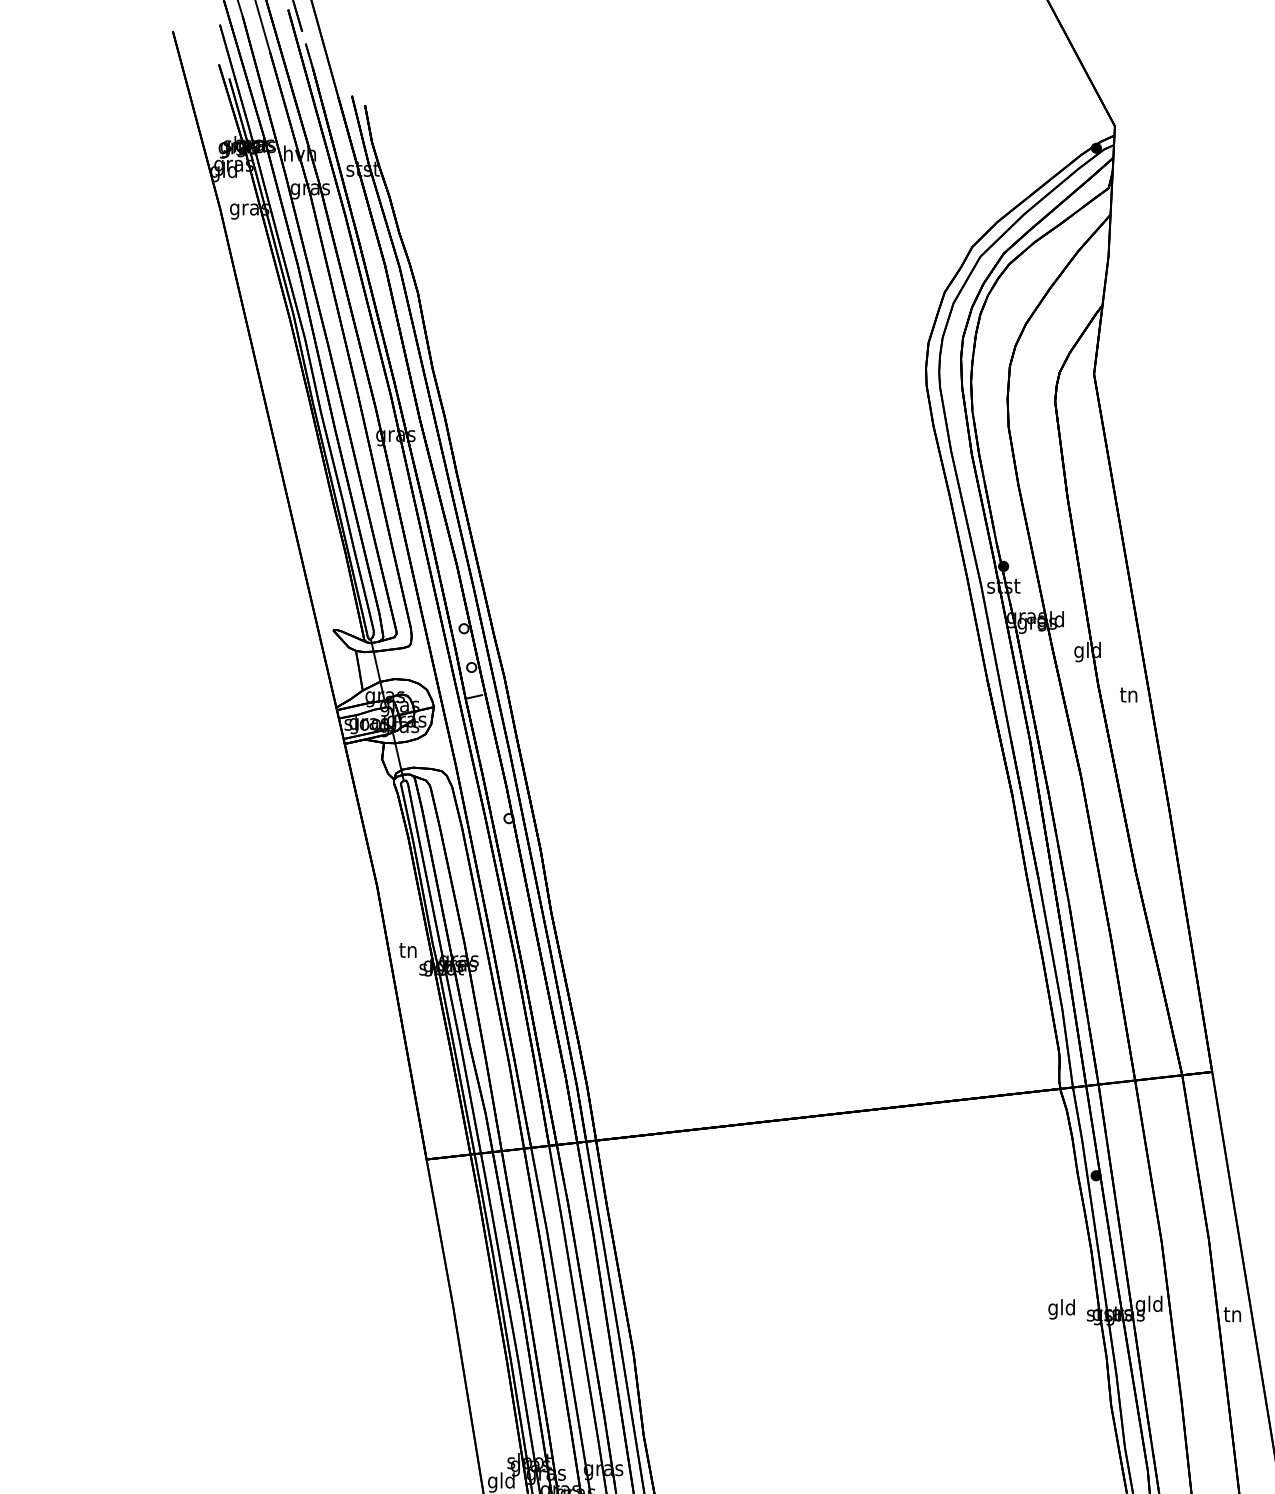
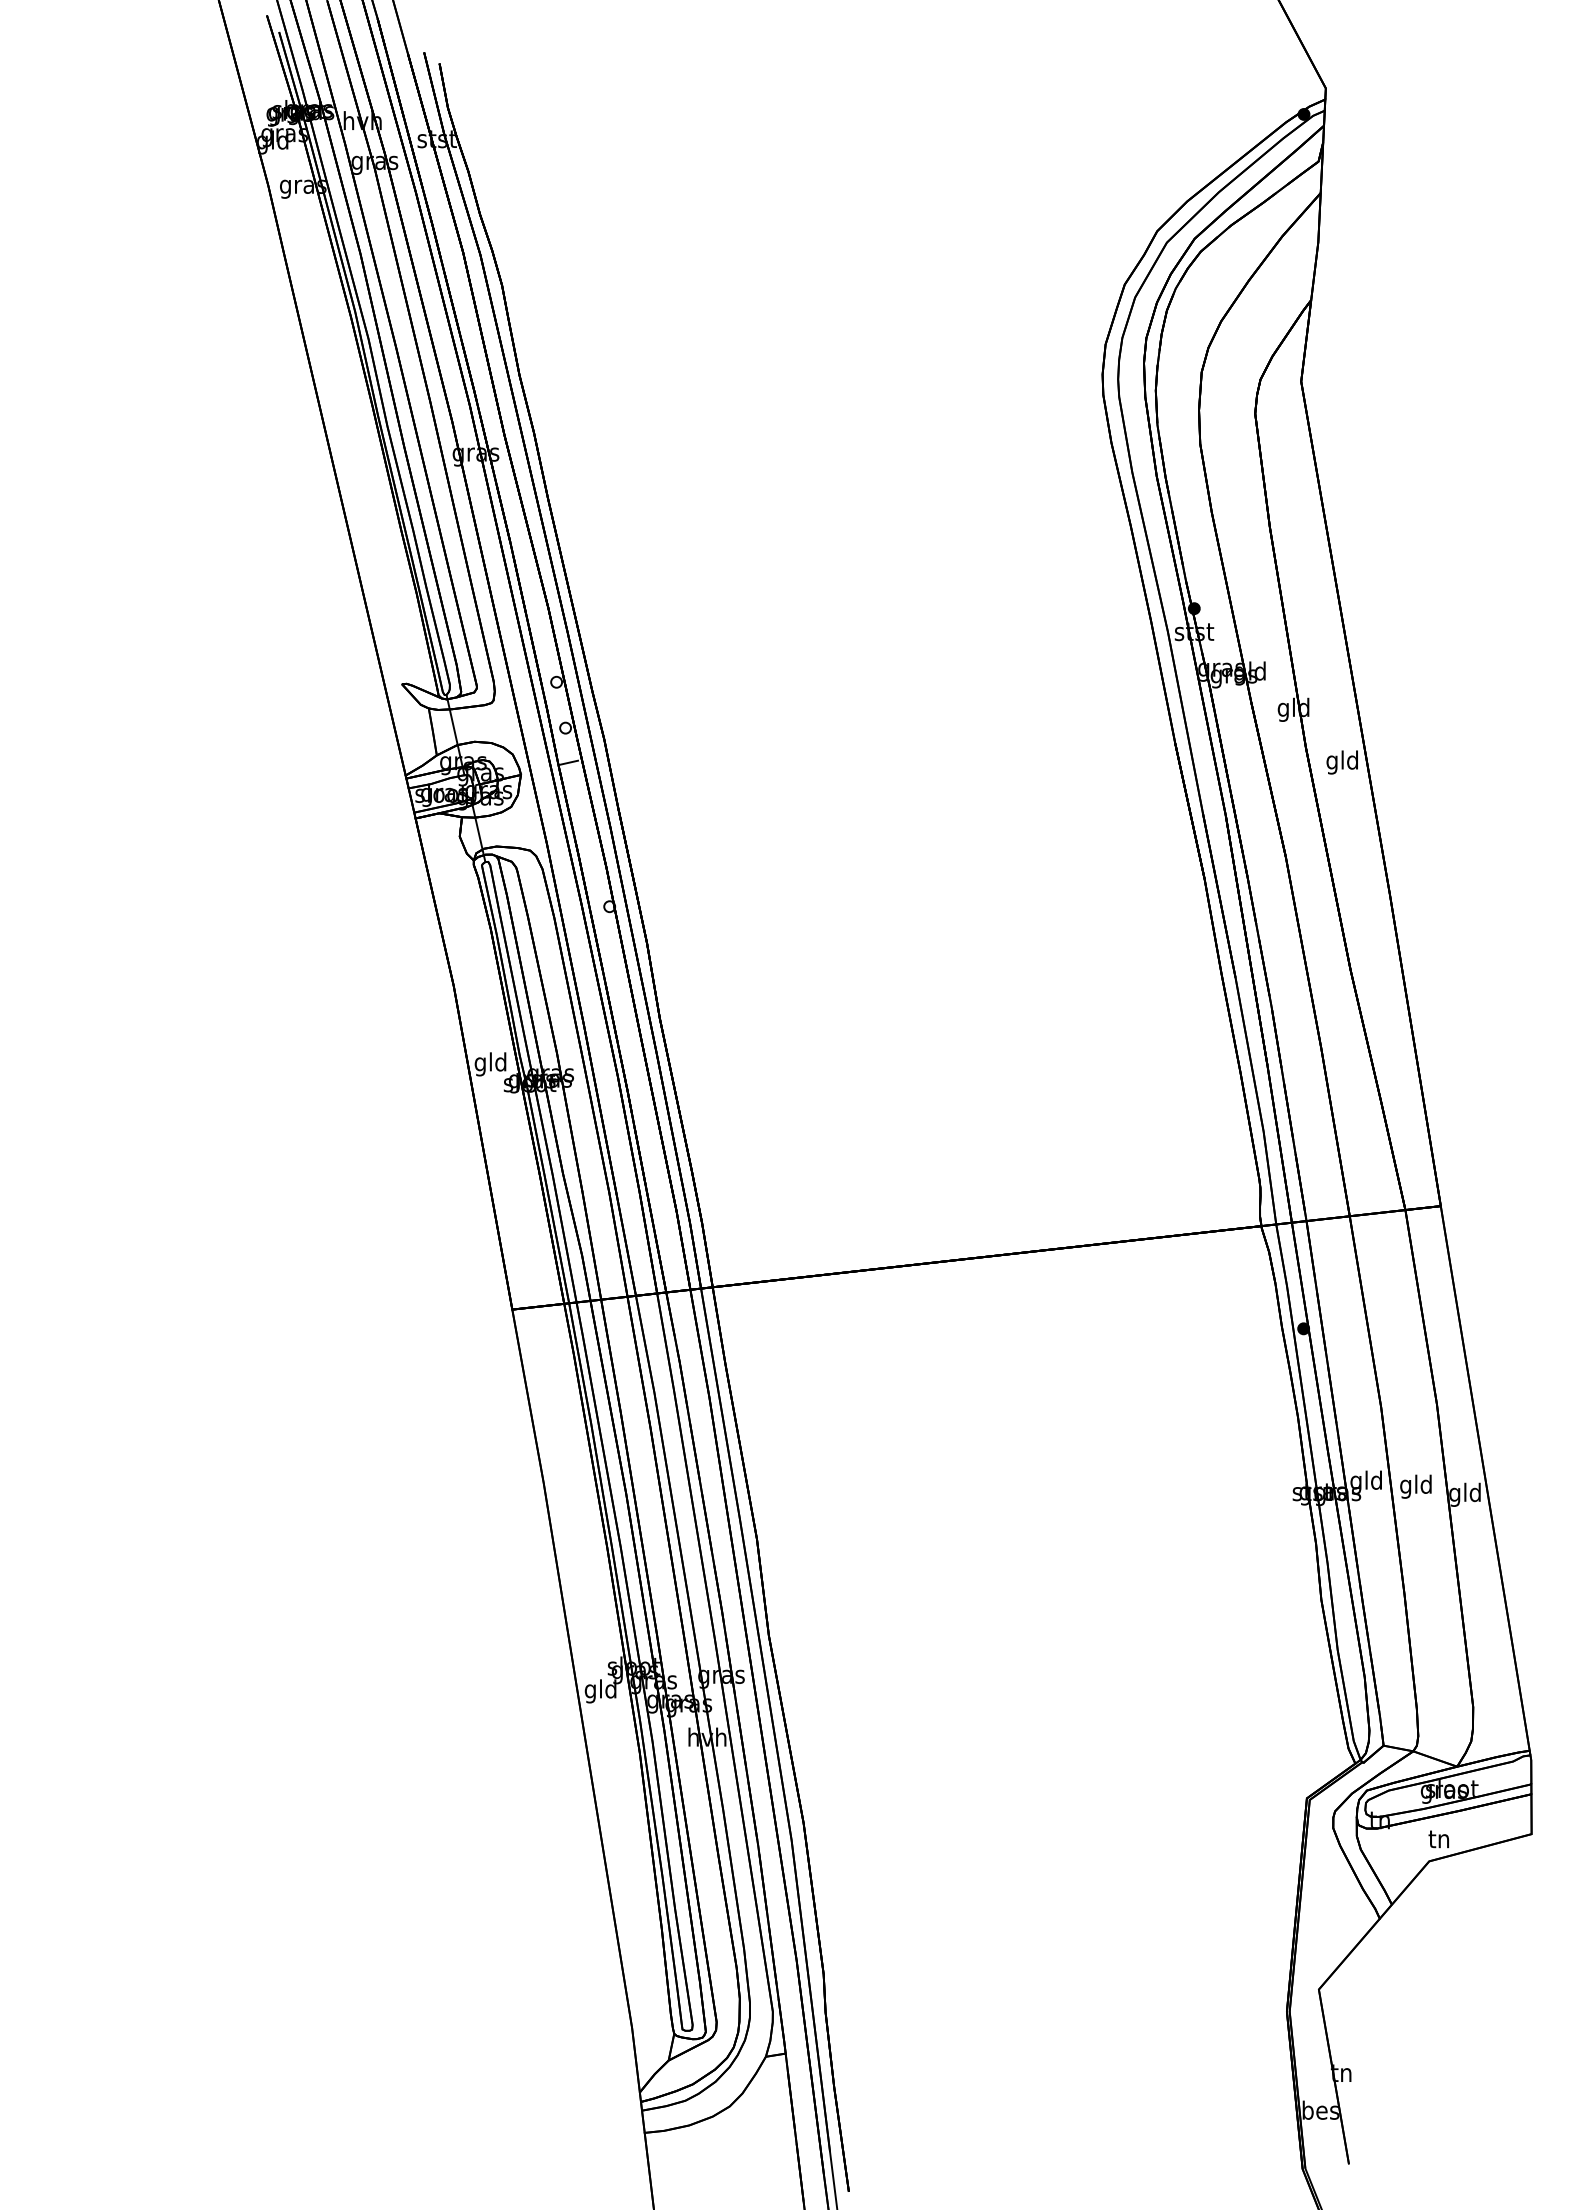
text: (1128, 696) -> (1341, 762), tn -> gld
text: (408, 952) -> (490, 1064), tn -> gld
text: (1061, 1309) -> (1415, 1486), moved
text: (1232, 1315) -> (1464, 1494), tn -> gld

